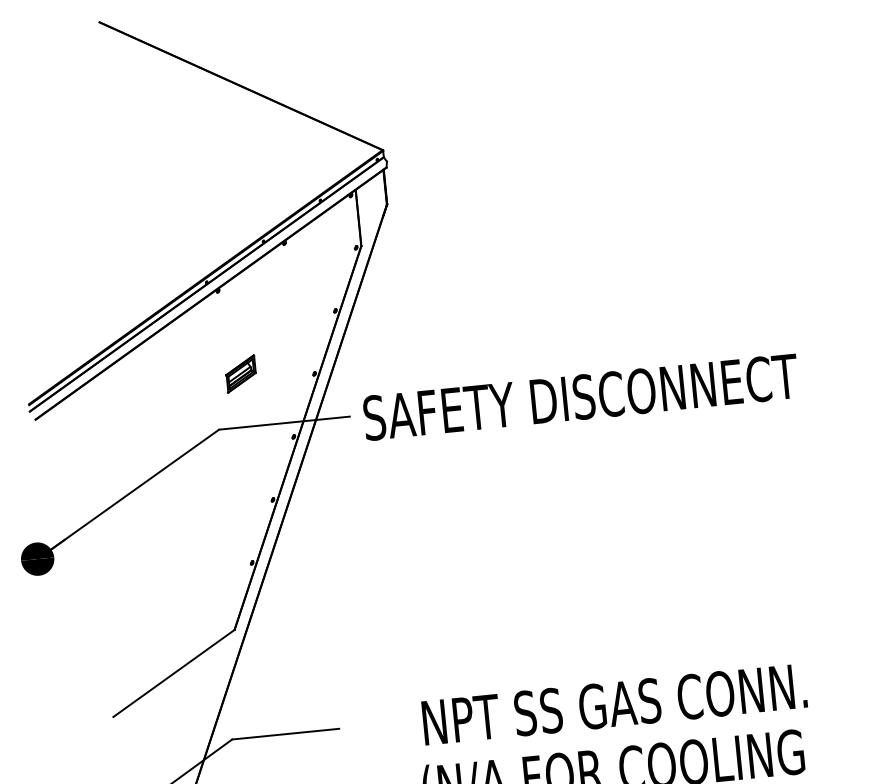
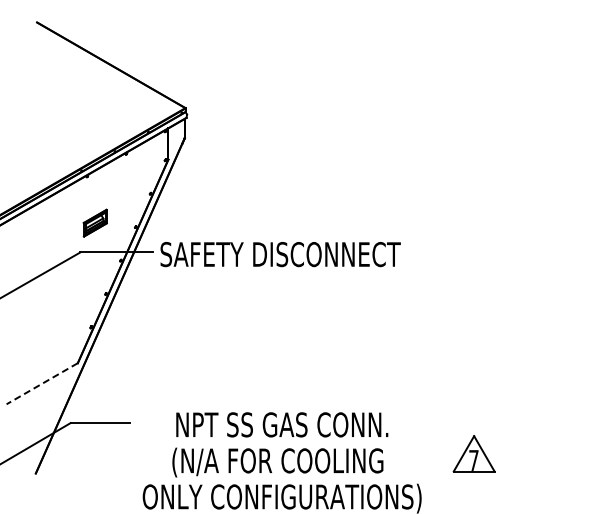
part: (241, 372) -> (95, 222), size x1.4
line: (172, 674) -> (41, 384), solid -> dashed

